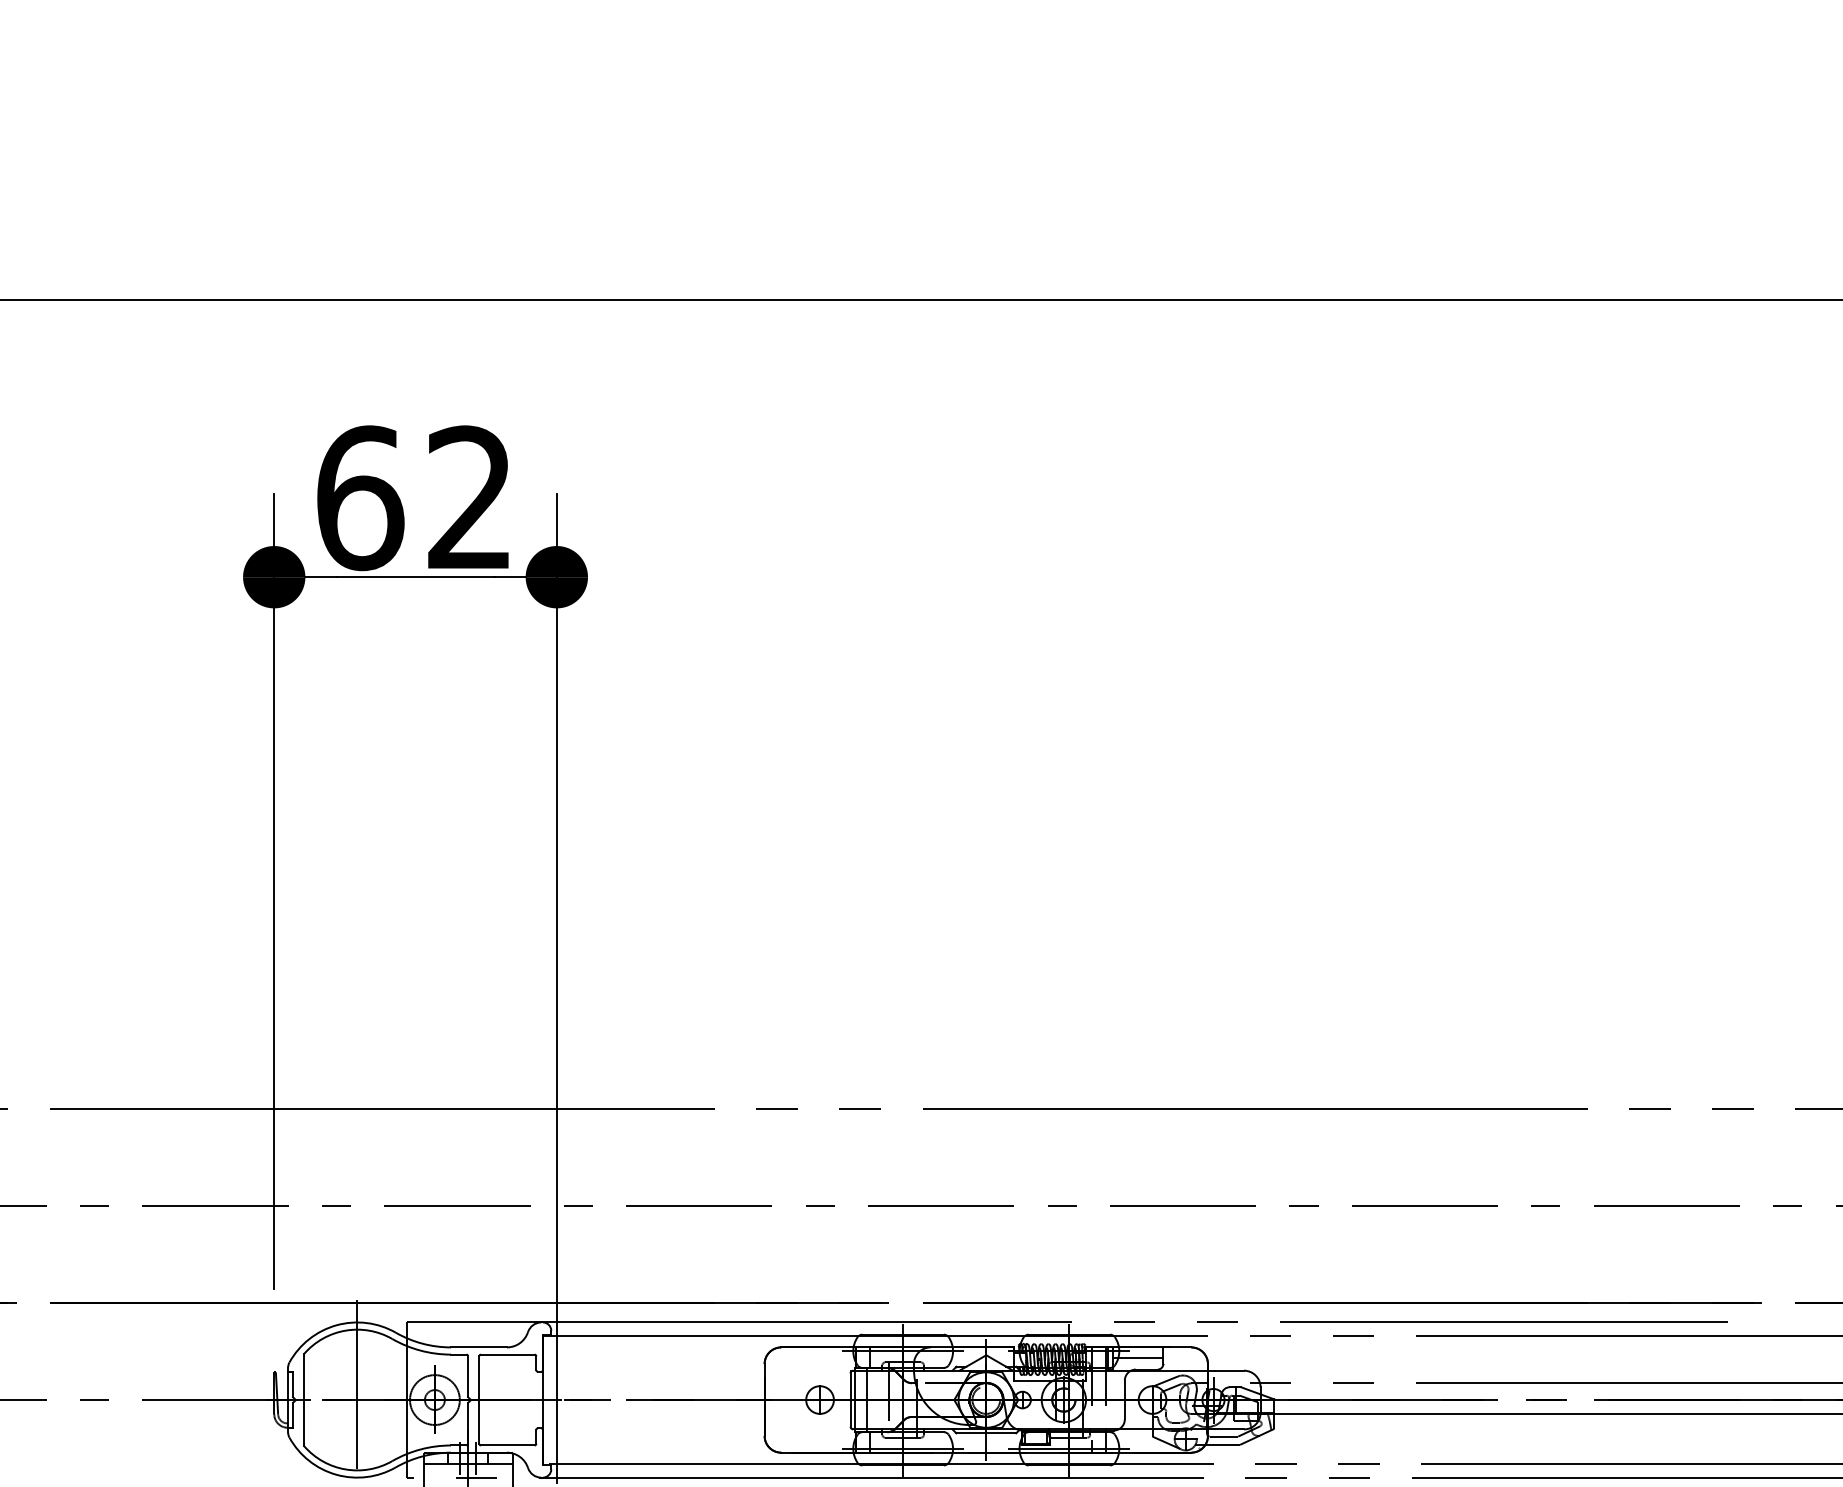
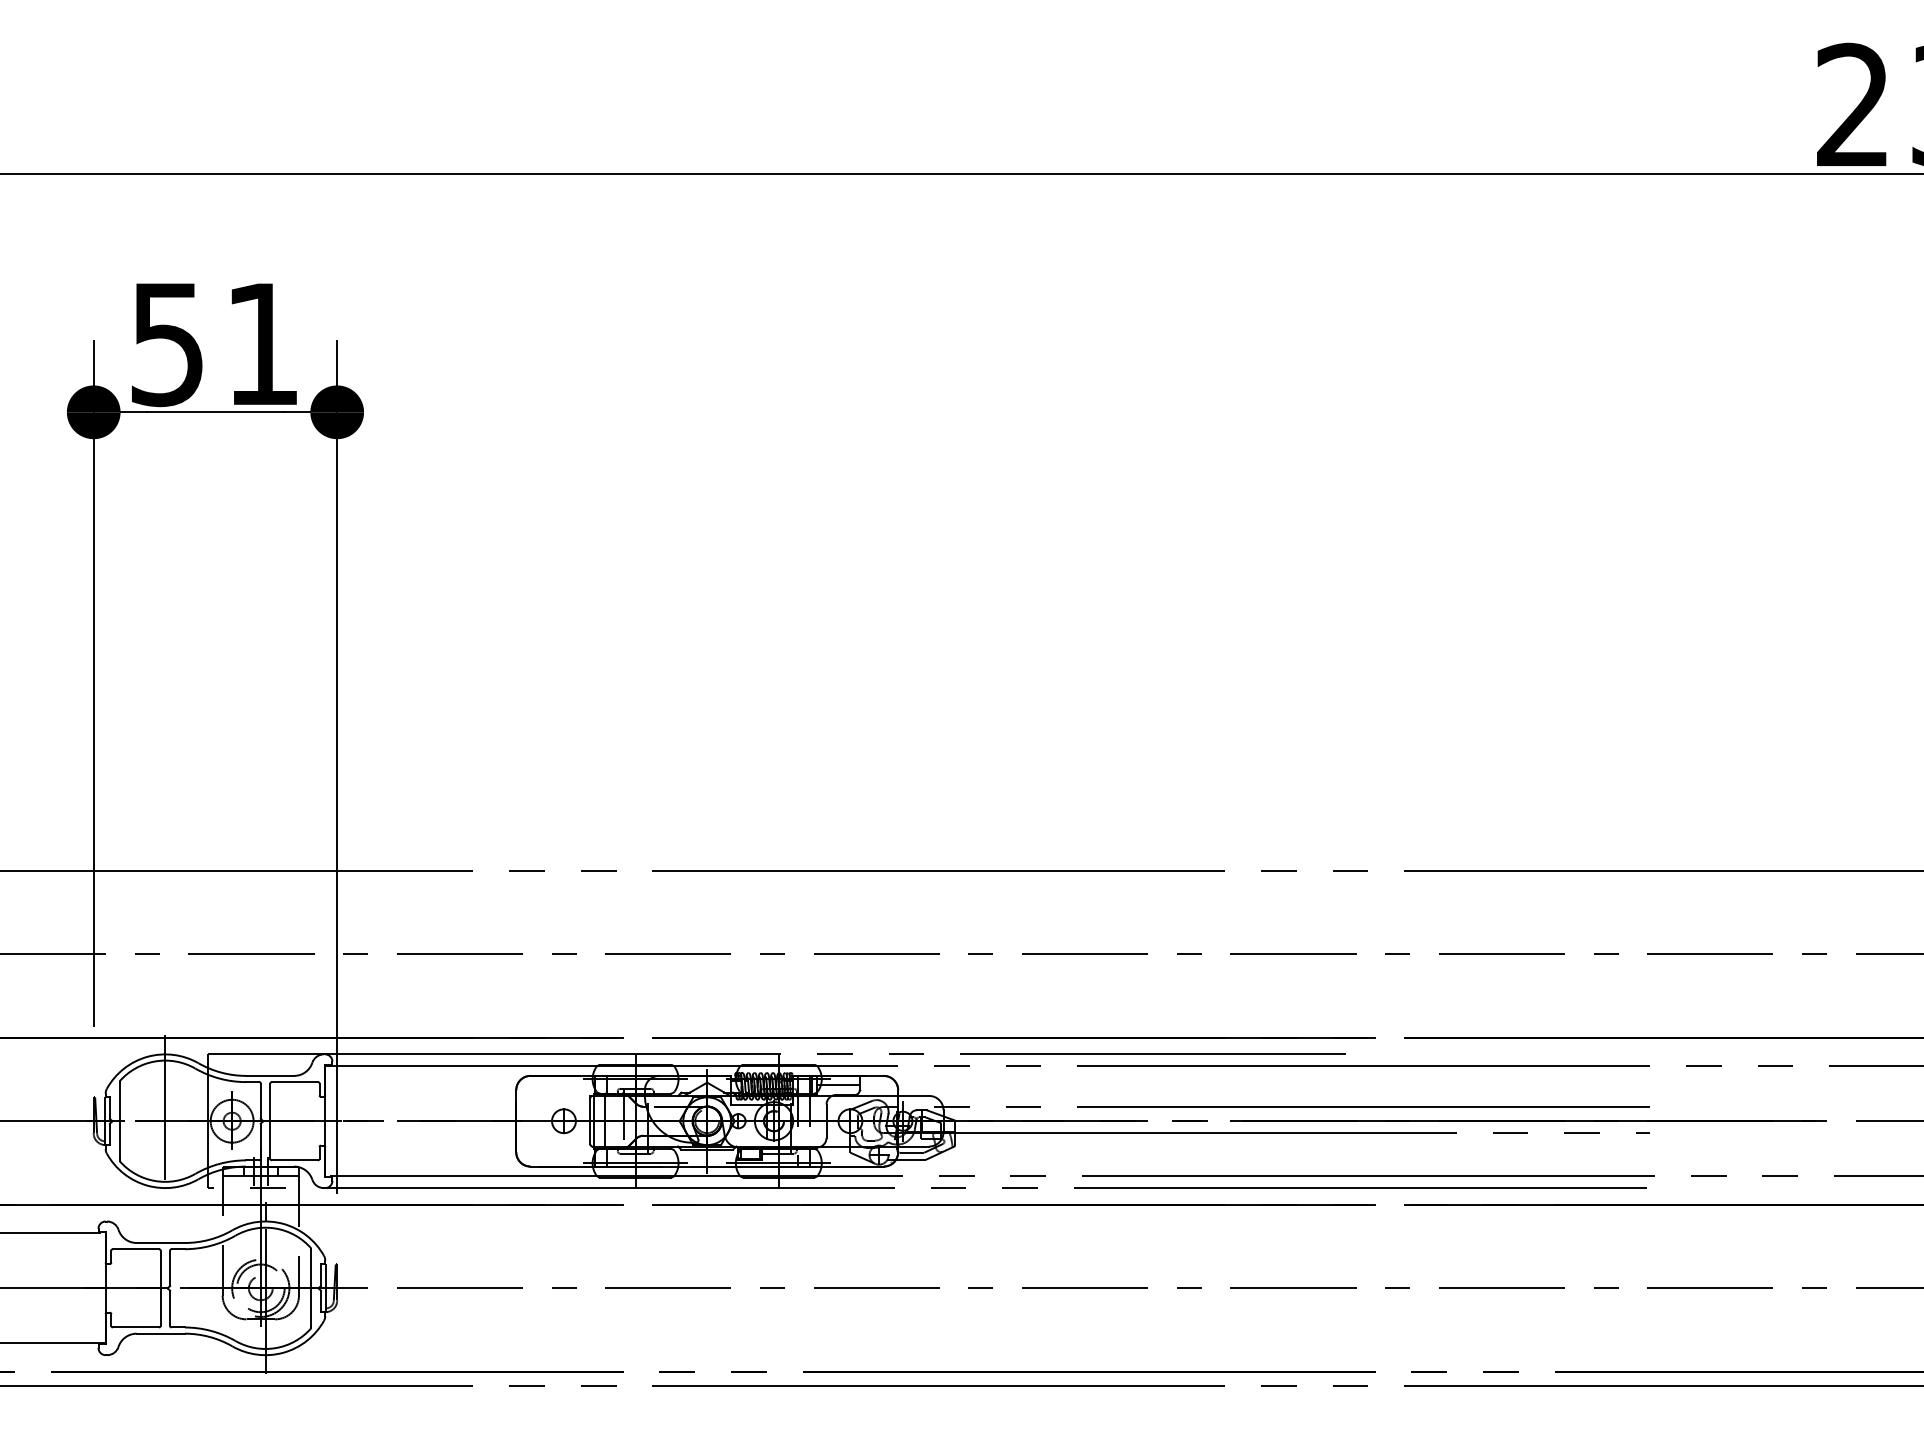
text: (413, 498) -> (213, 344), 62 -> 51

